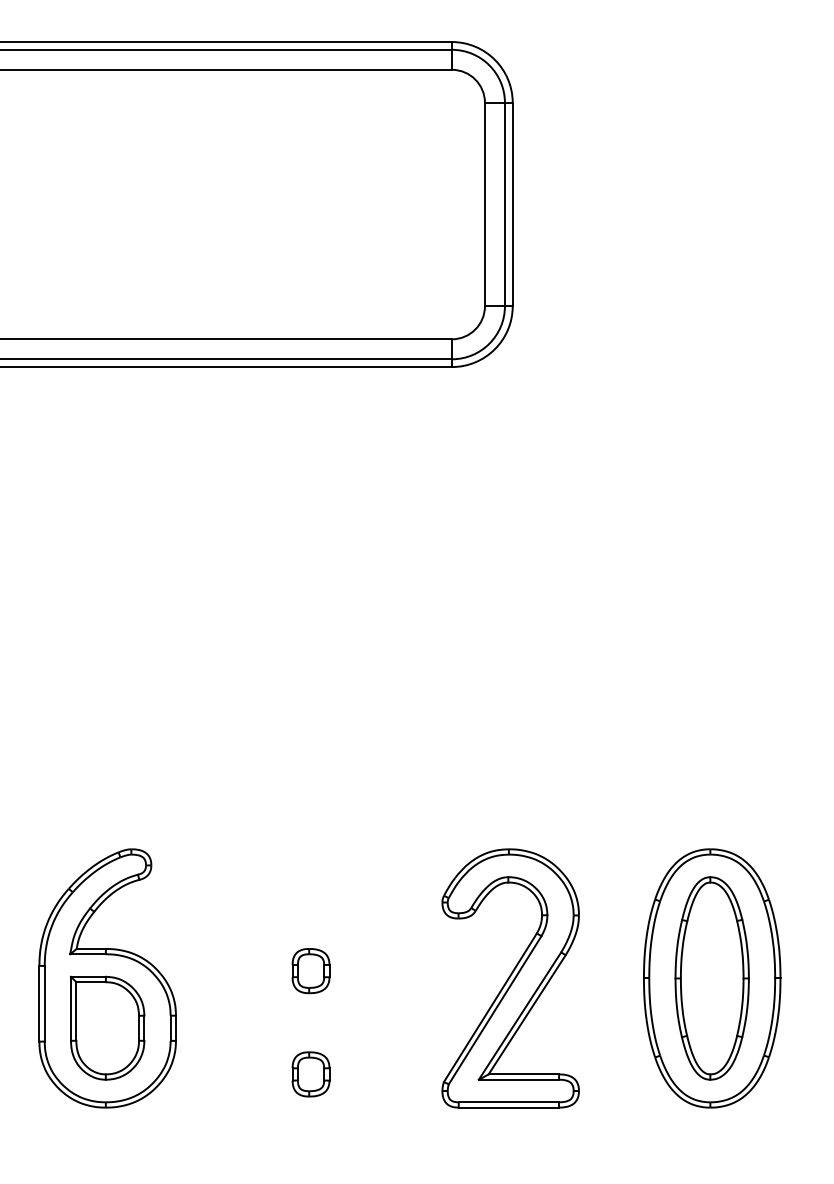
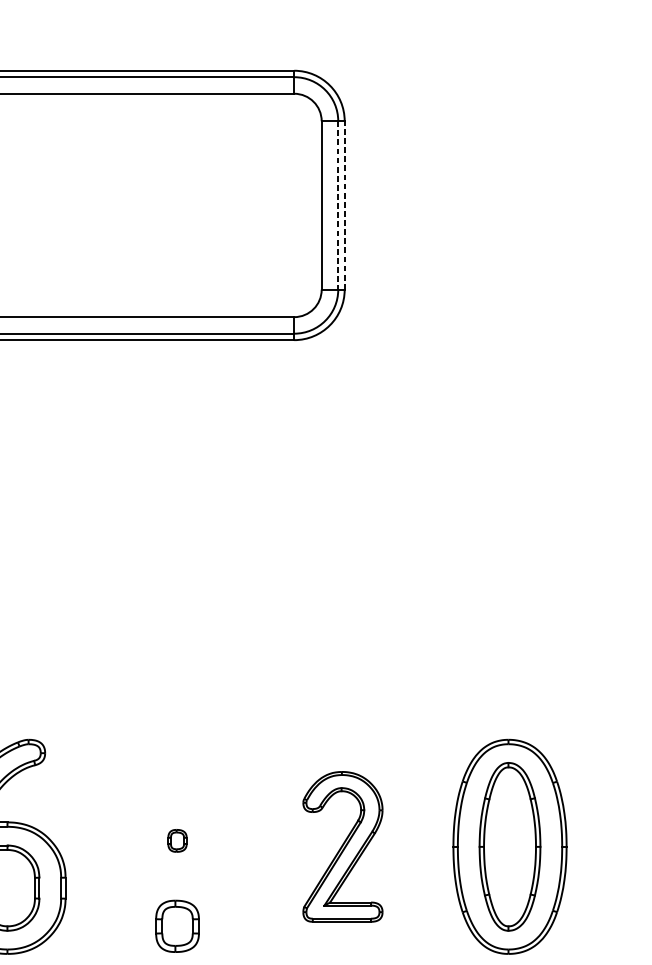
line: (504, 204) -> (337, 205), solid -> dashed
line: (512, 204) -> (344, 205), solid -> dashed
part: (310, 971) -> (177, 841), size x0.6
part: (510, 978) -> (342, 846), size x0.7
part: (310, 1074) -> (177, 926), size x1.4

